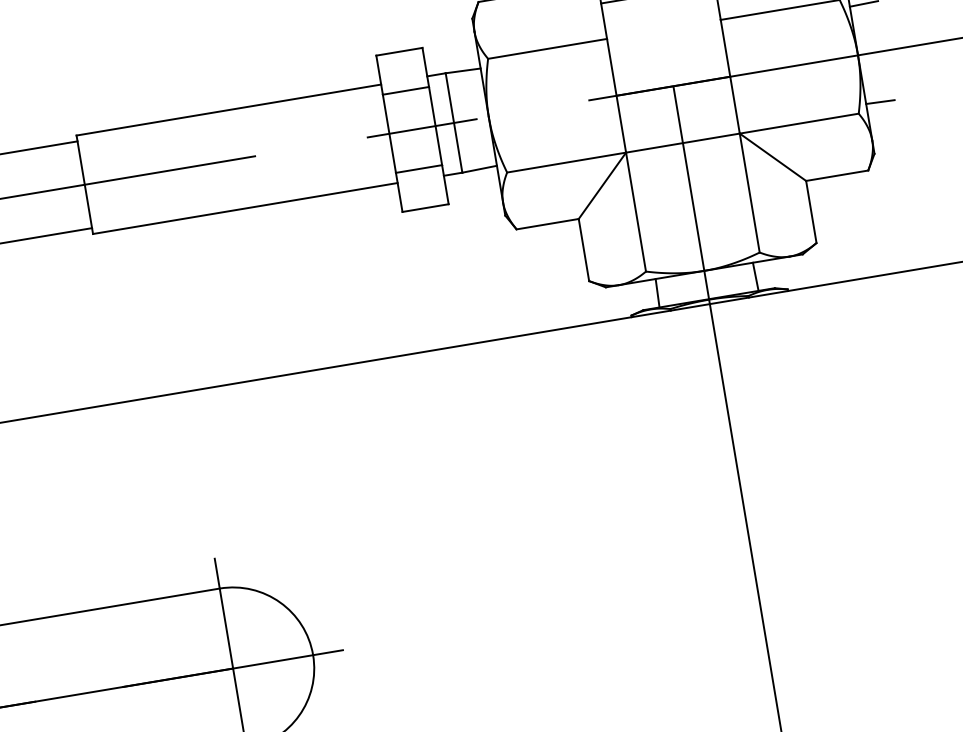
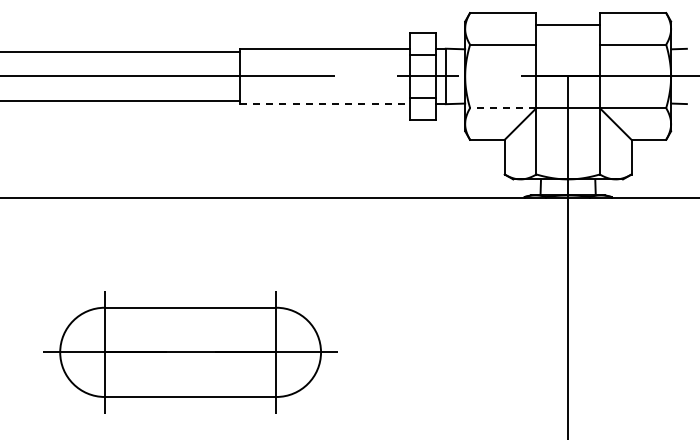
line: (565, 163) -> (502, 108), solid -> dashed
line: (244, 207) -> (324, 103), solid -> dashed

